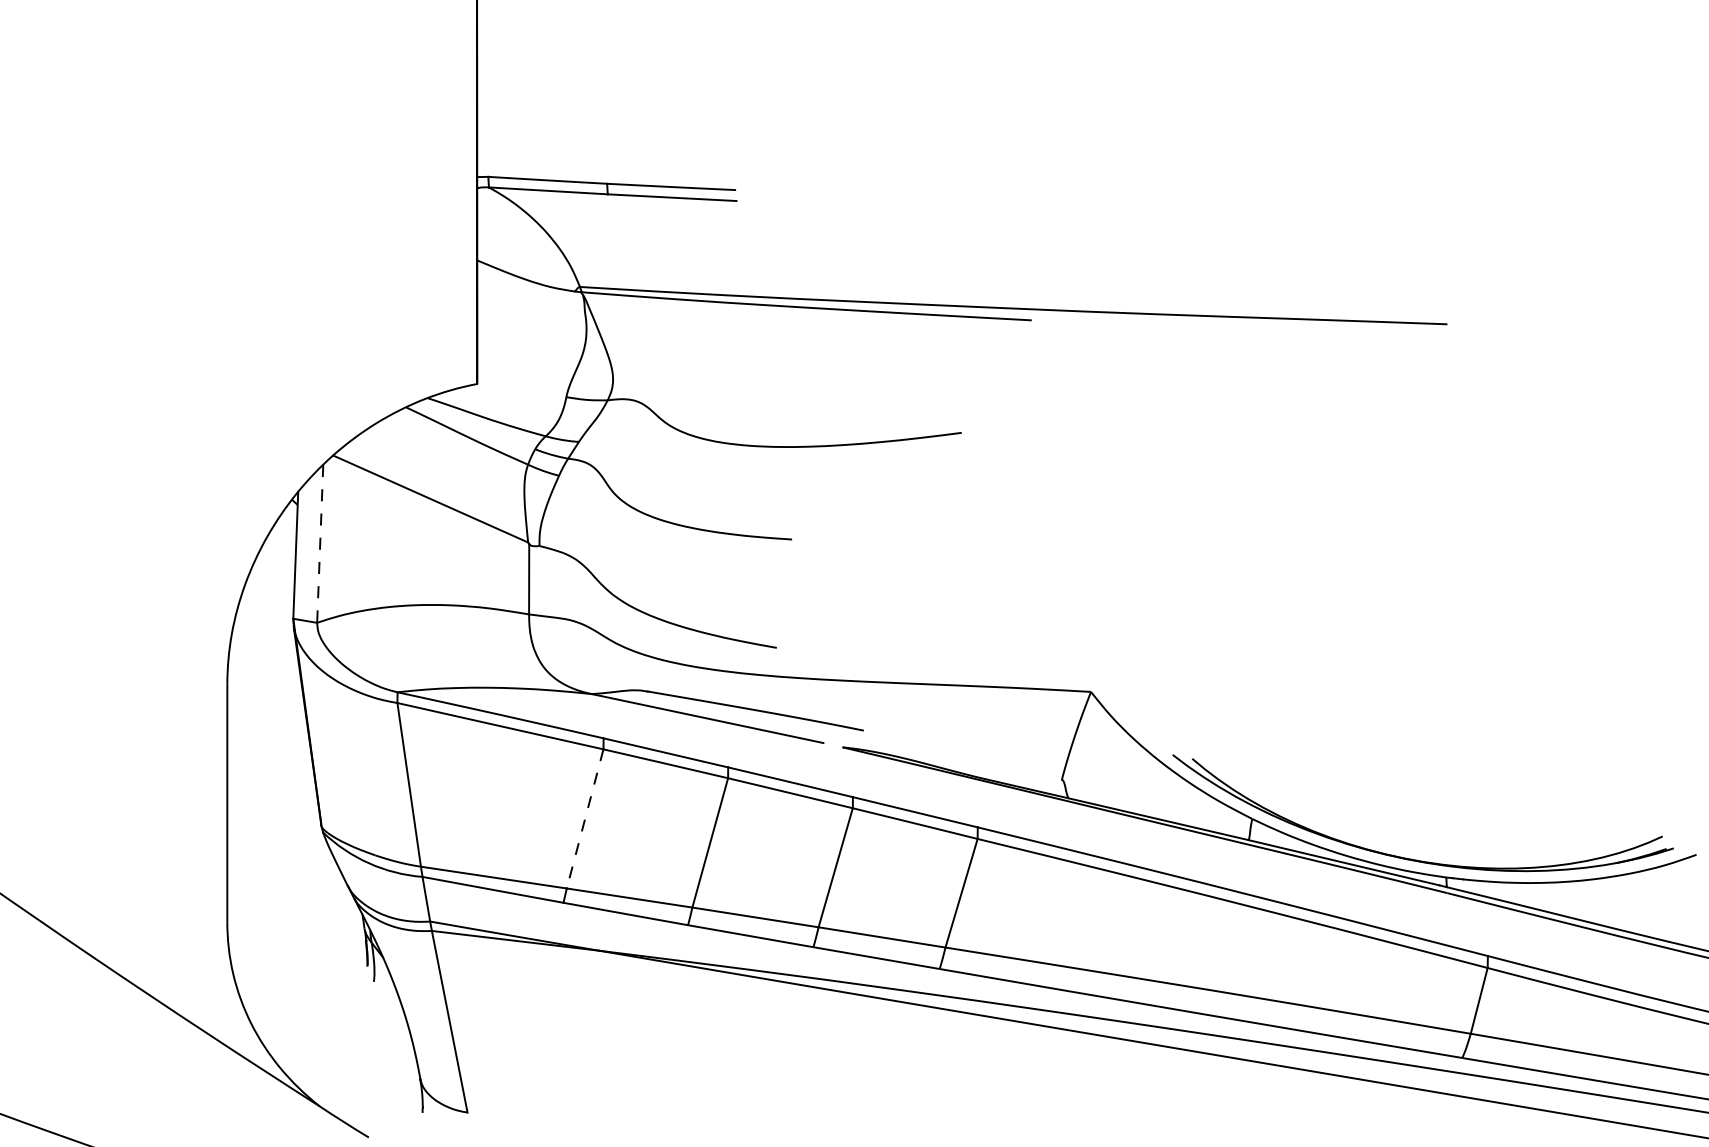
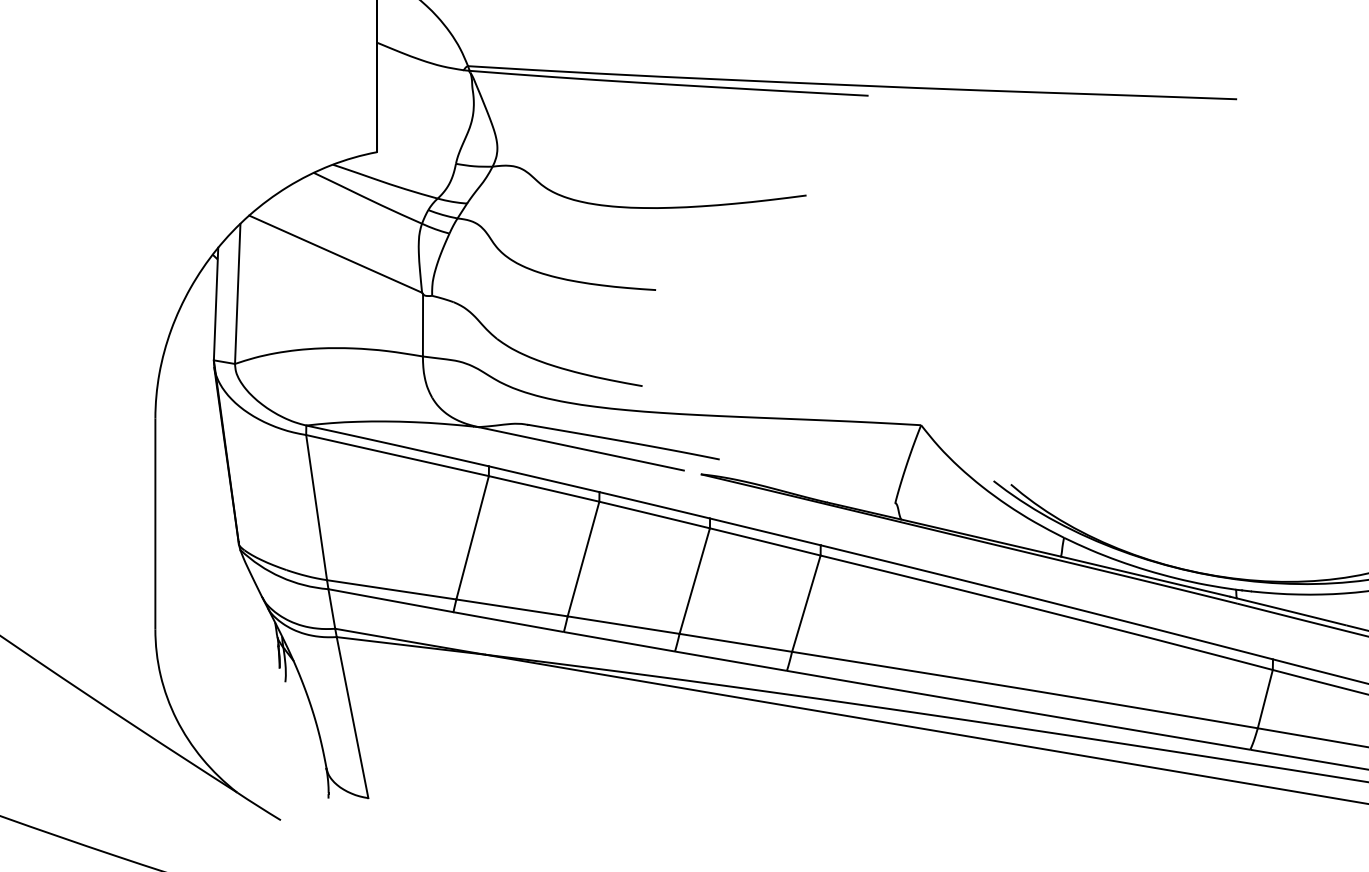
line: (320, 543) -> (237, 293), dashed -> solid
line: (585, 818) -> (472, 537), dashed -> solid

